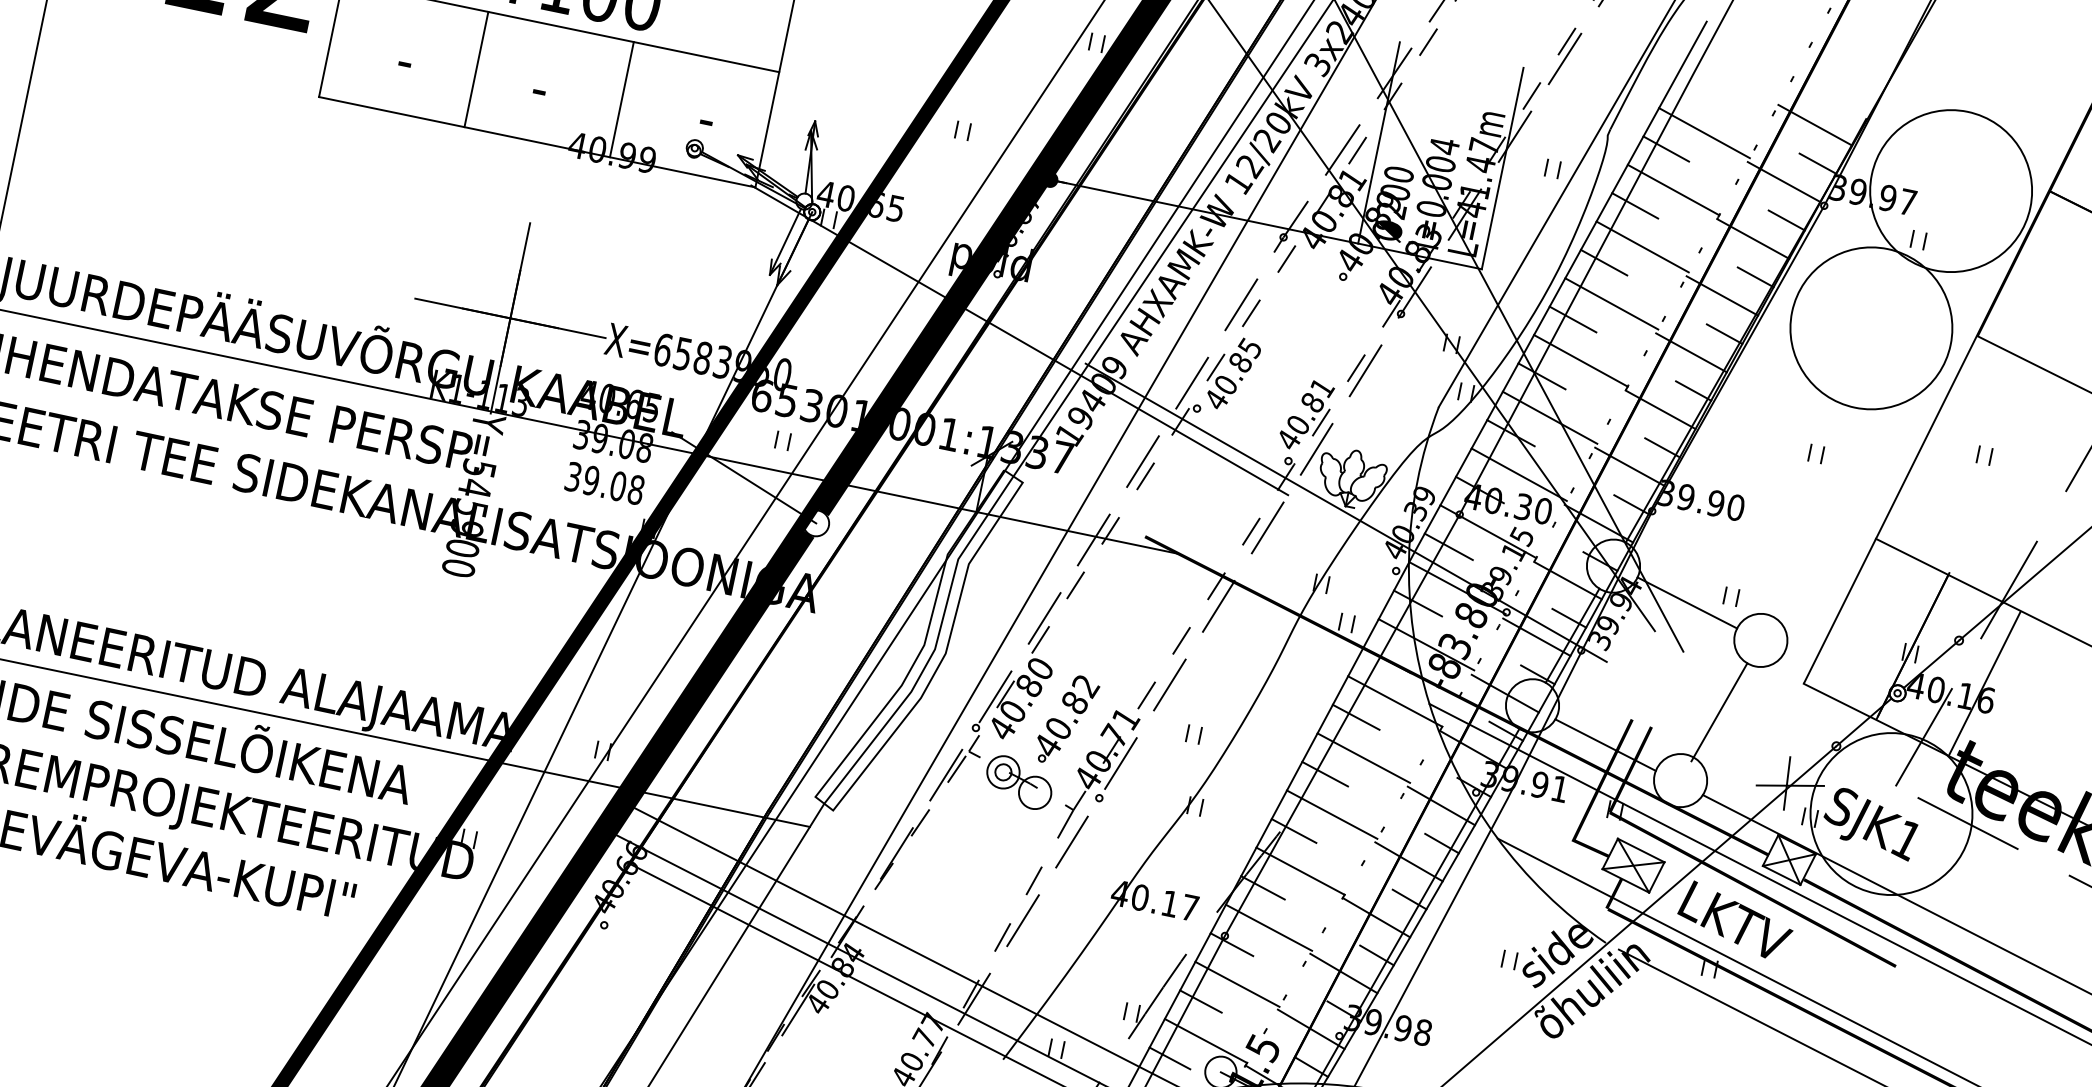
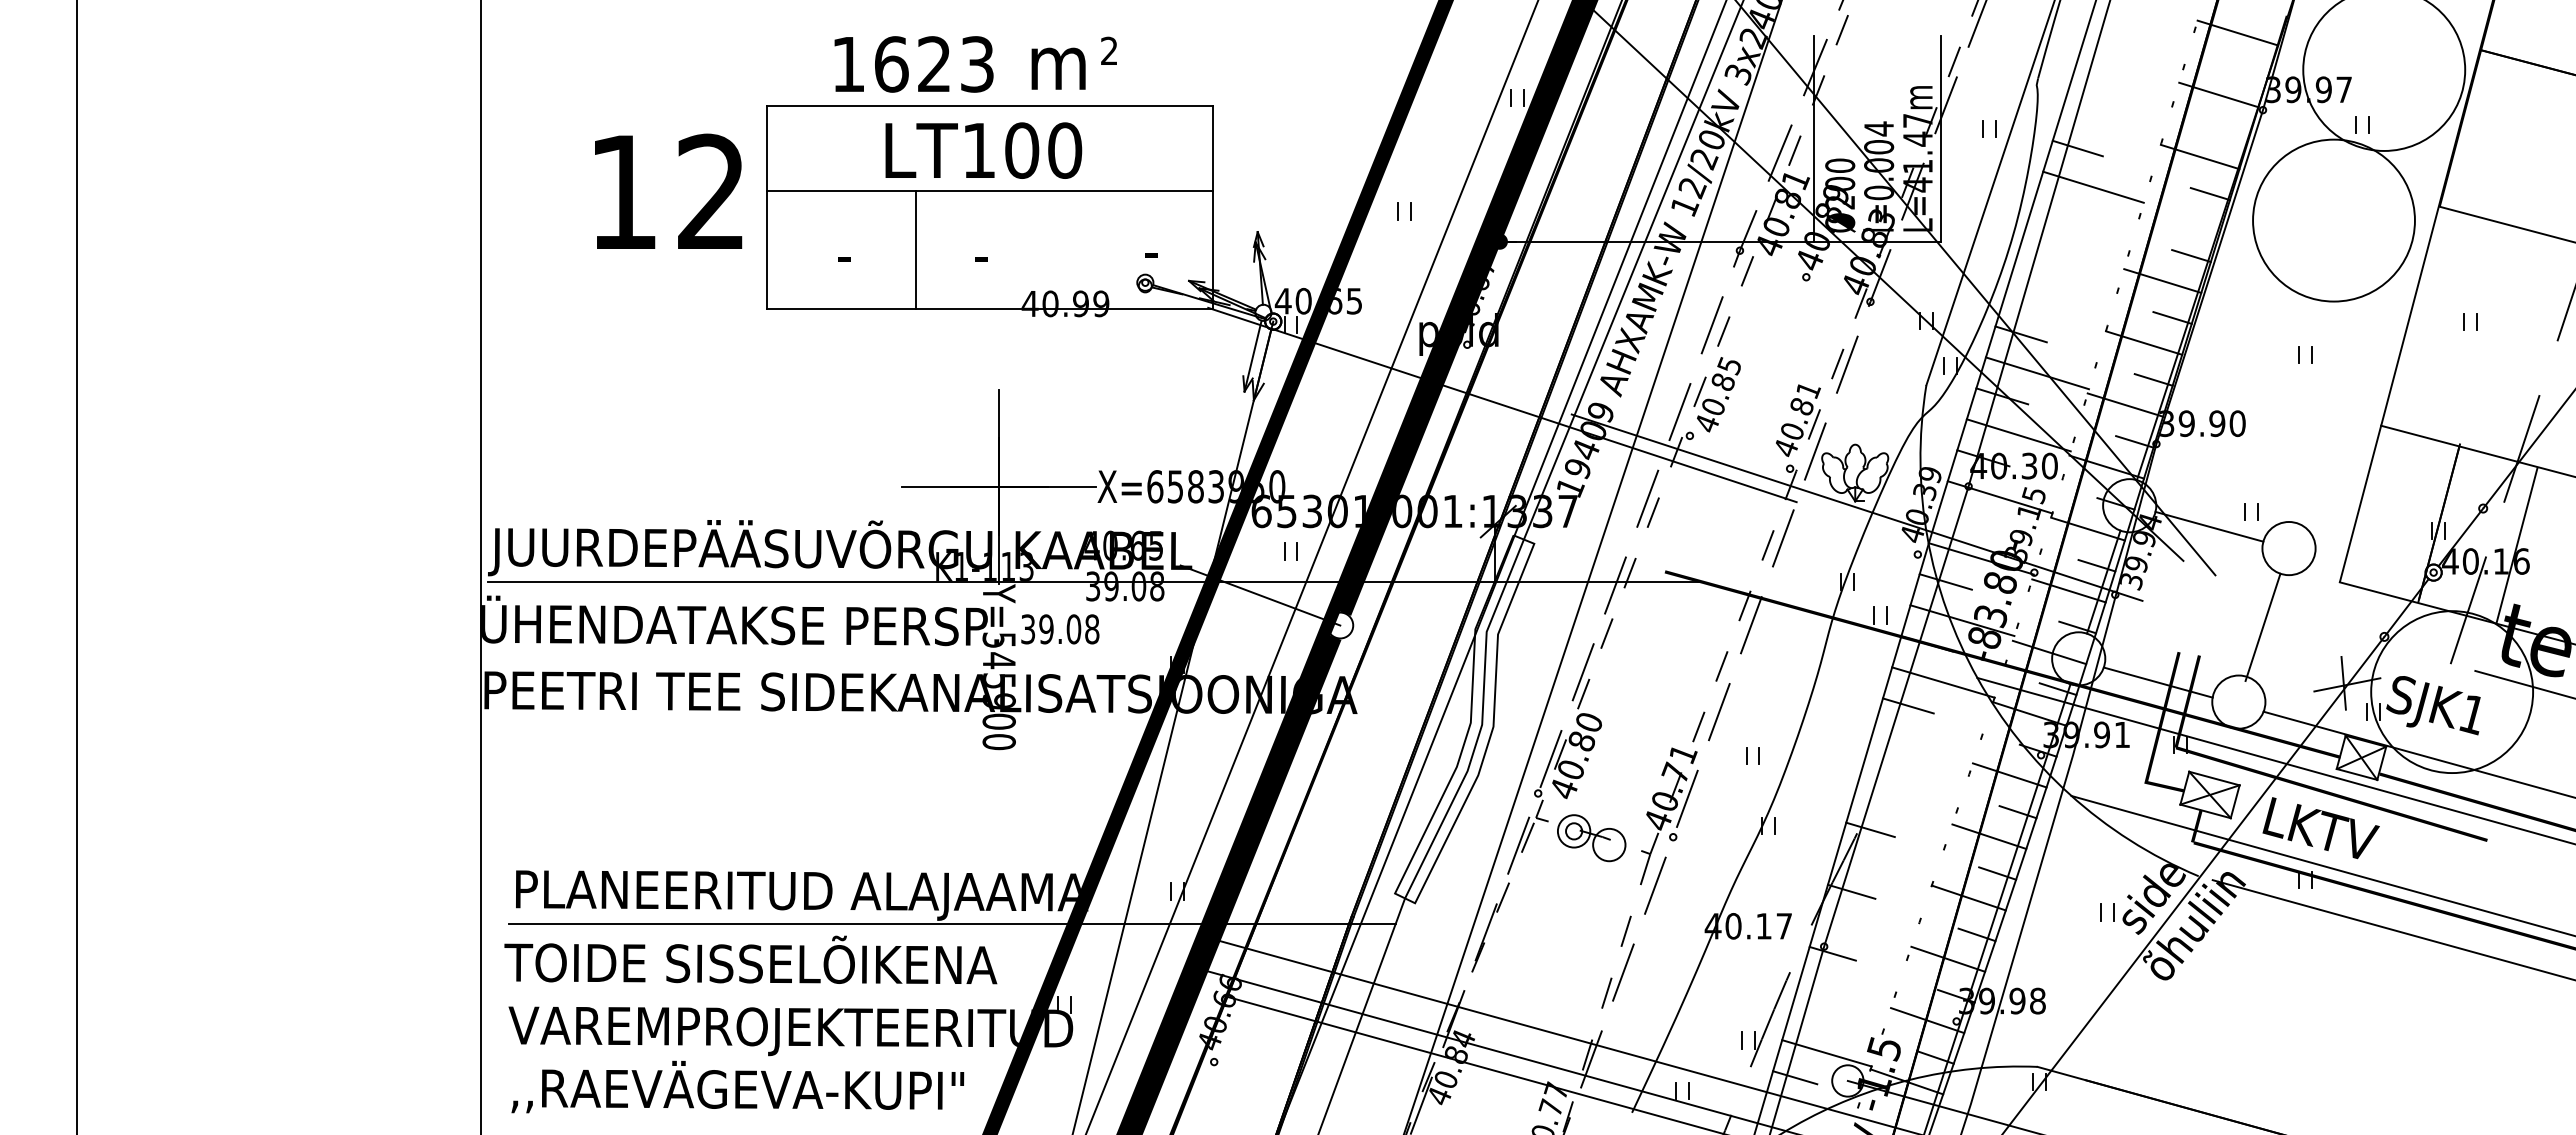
line: (622, 99) -> (1064, 249), removed
line: (1704, 132) -> (2130, 62), removed
line: (1666, 148) -> (2096, 86), removed
line: (1818, 164) -> (2248, 70), removed
line: (1674, 189) -> (2112, 124), removed
line: (1786, 220) -> (2229, 132), removed
line: (1603, 262) -> (2058, 210), removed
line: (1722, 296) -> (2181, 219), removed
line: (1611, 303) -> (2074, 248), removed
line: (1572, 319) -> (2039, 272), removed
line: (1581, 361) -> (2056, 311), removed
text: (605, 483) -> (1060, 629), moved
line: (1448, 547) -> (1964, 520), removed
part: (1066, 720) -> (1625, 767), removed
line: (1363, 758) -> (1923, 744), removed
line: (1325, 773) -> (1889, 767), removed
line: (1332, 814) -> (1904, 805), removed
line: (1301, 870) -> (1885, 867), removed
line: (1268, 927) -> (1865, 929), removed
line: (1237, 984) -> (1846, 991), removed
line: (1200, 1001) -> (1813, 1015), removed

